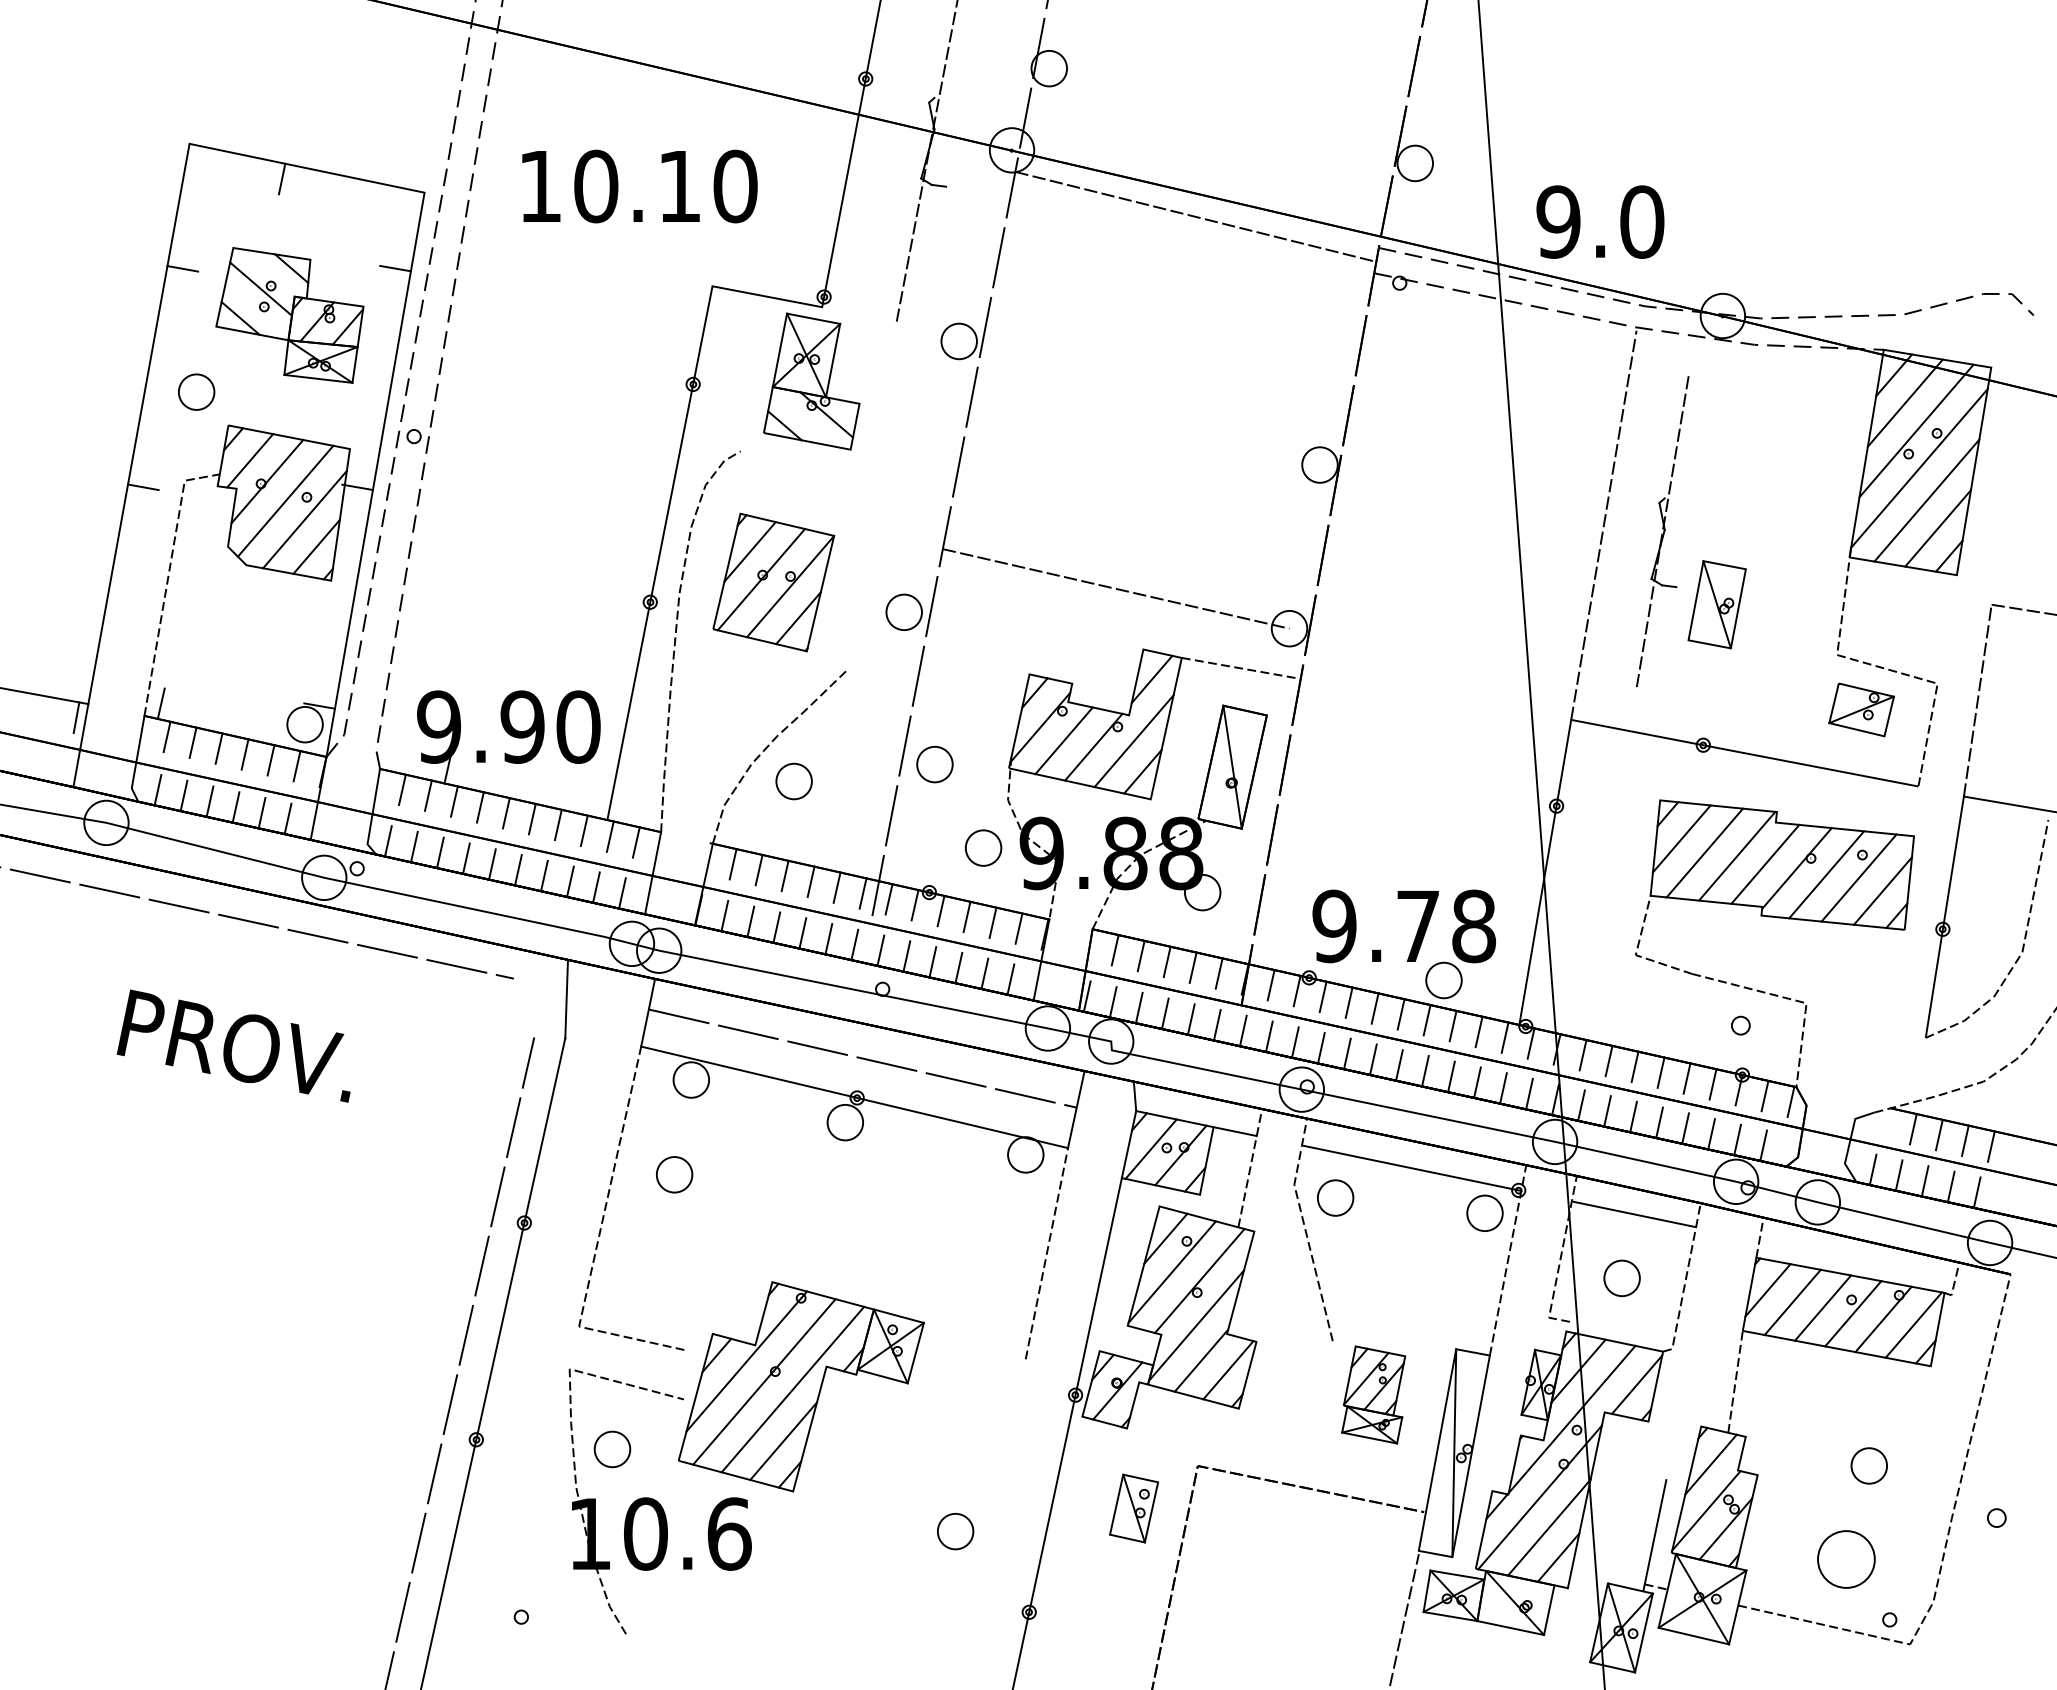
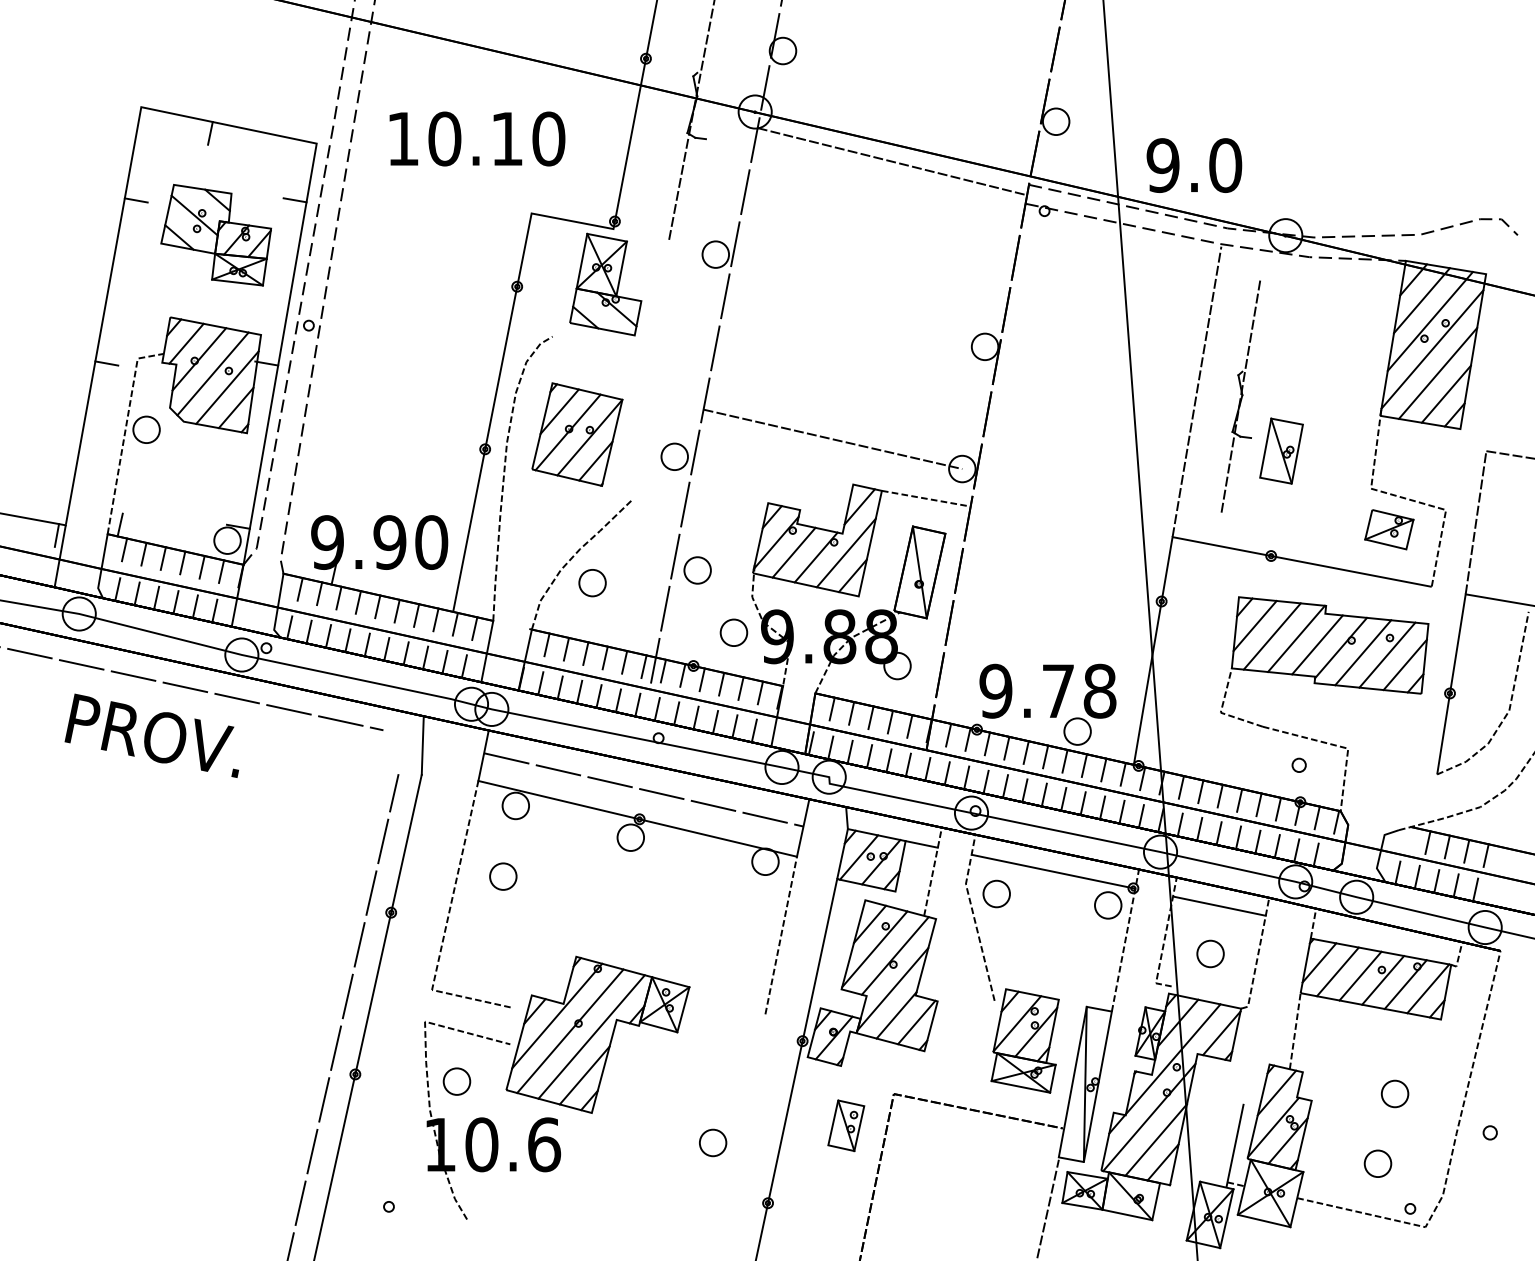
part: (196, 391) -> (146, 429), moved
text: (233, 1045) -> (151, 735), moved
part: (1373, 1394) -> (1025, 1040), size x1.43
part: (1846, 1559) -> (1378, 1163), size x0.62

